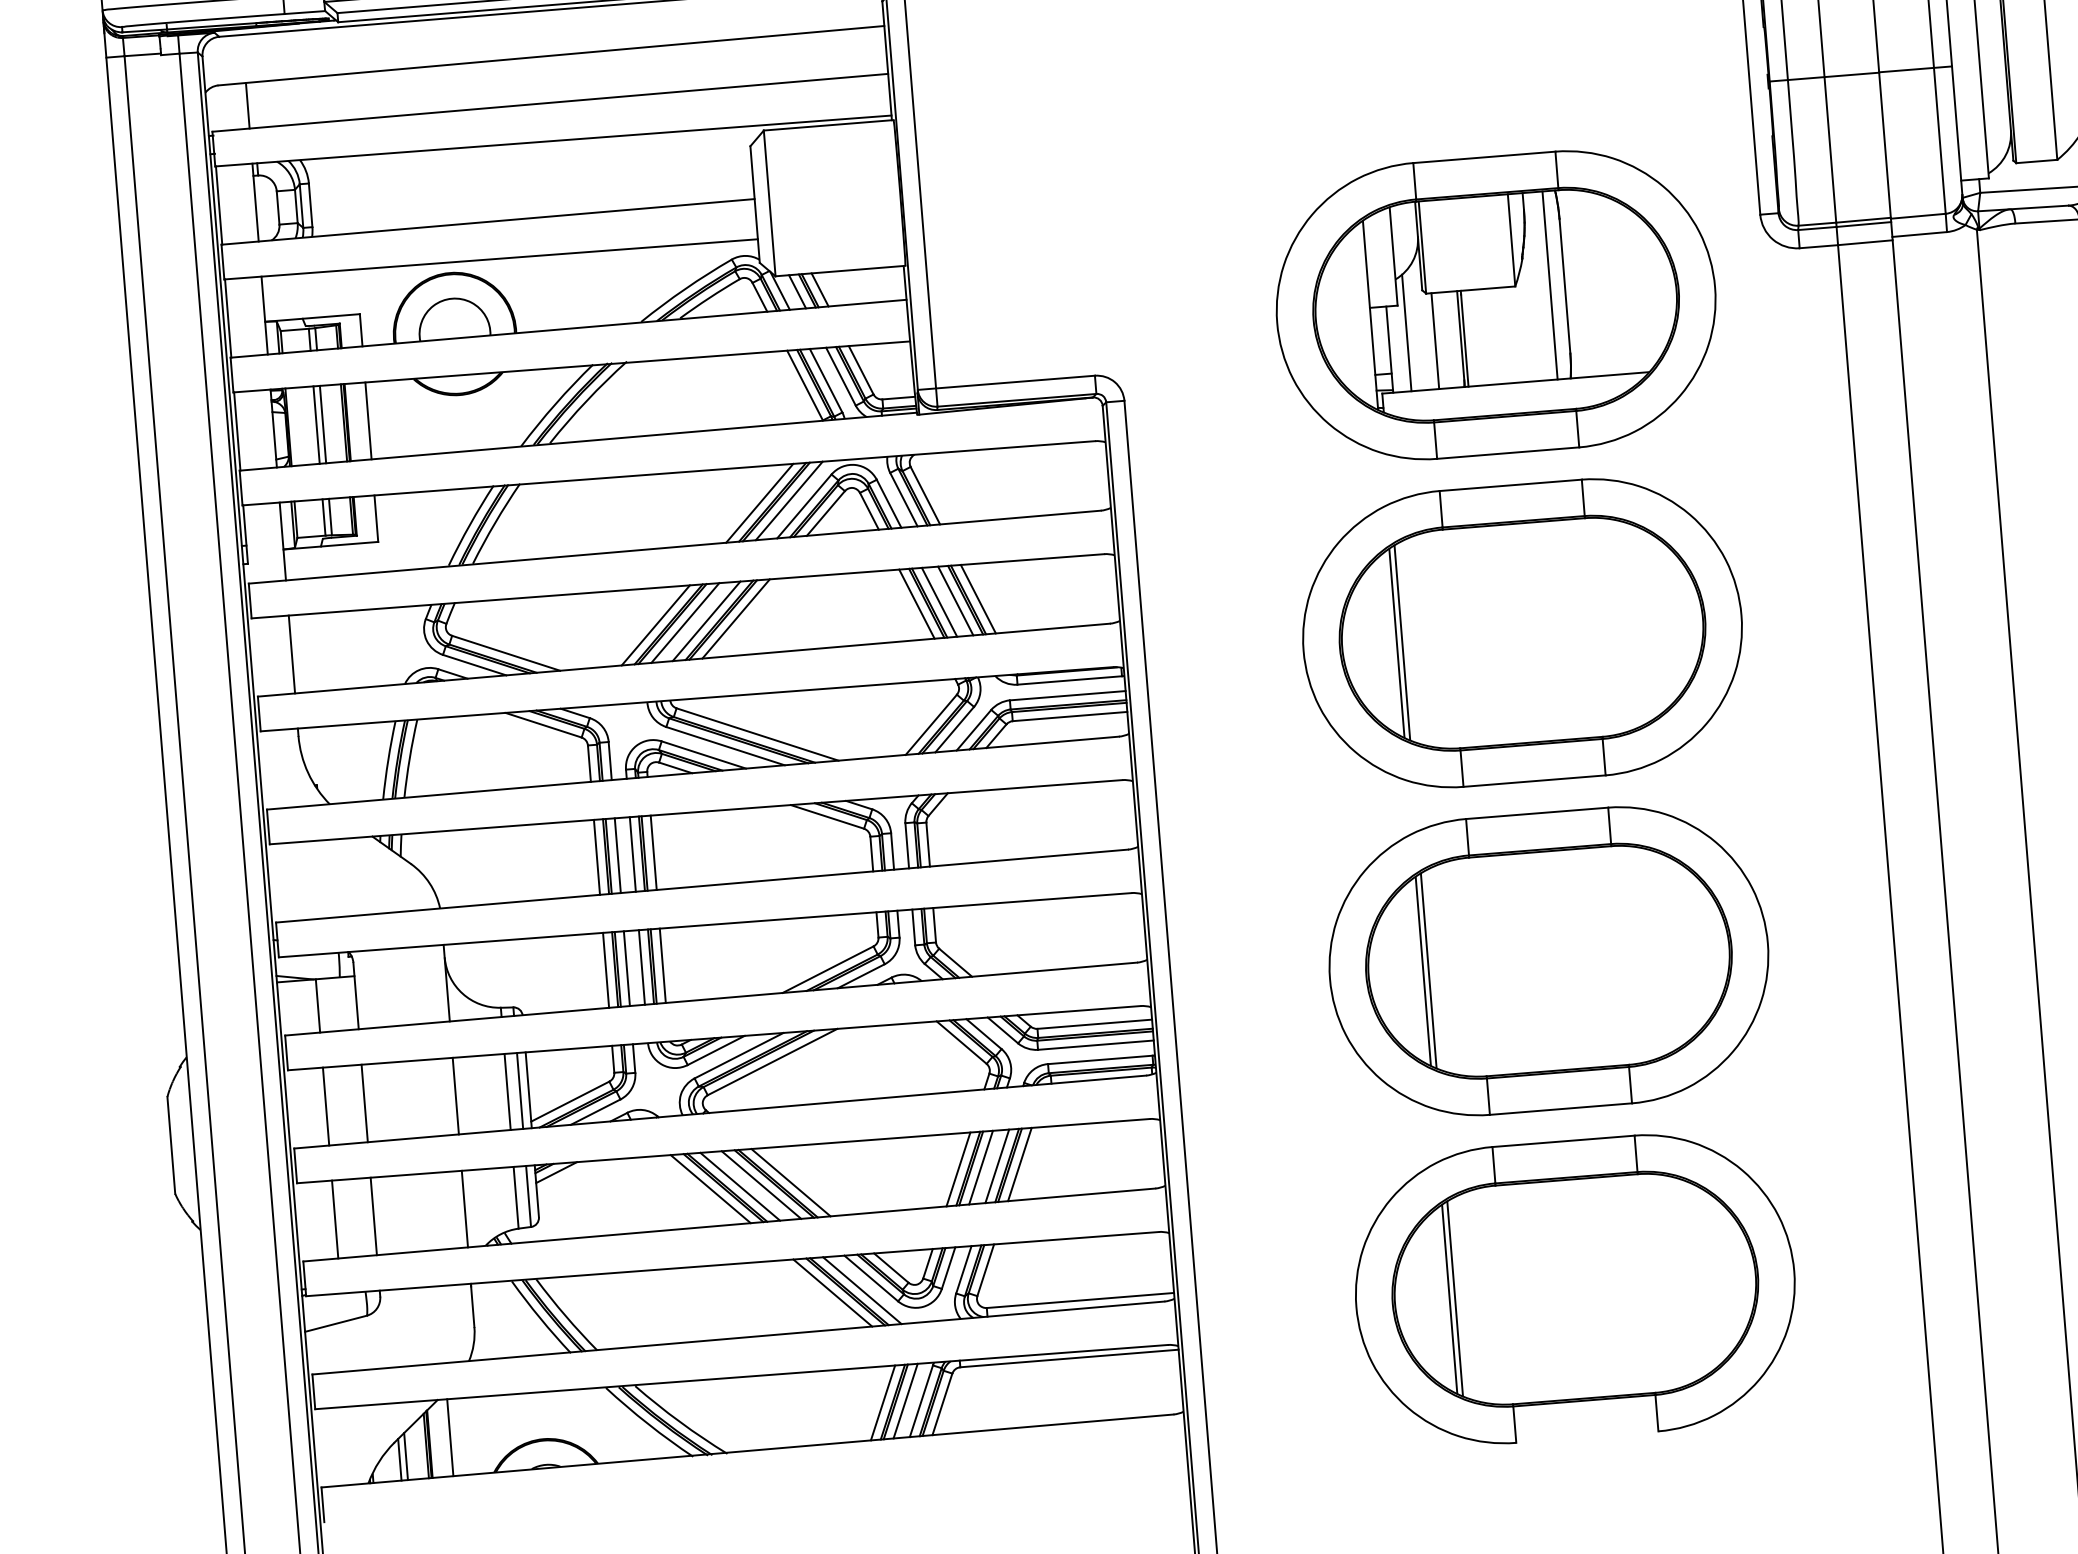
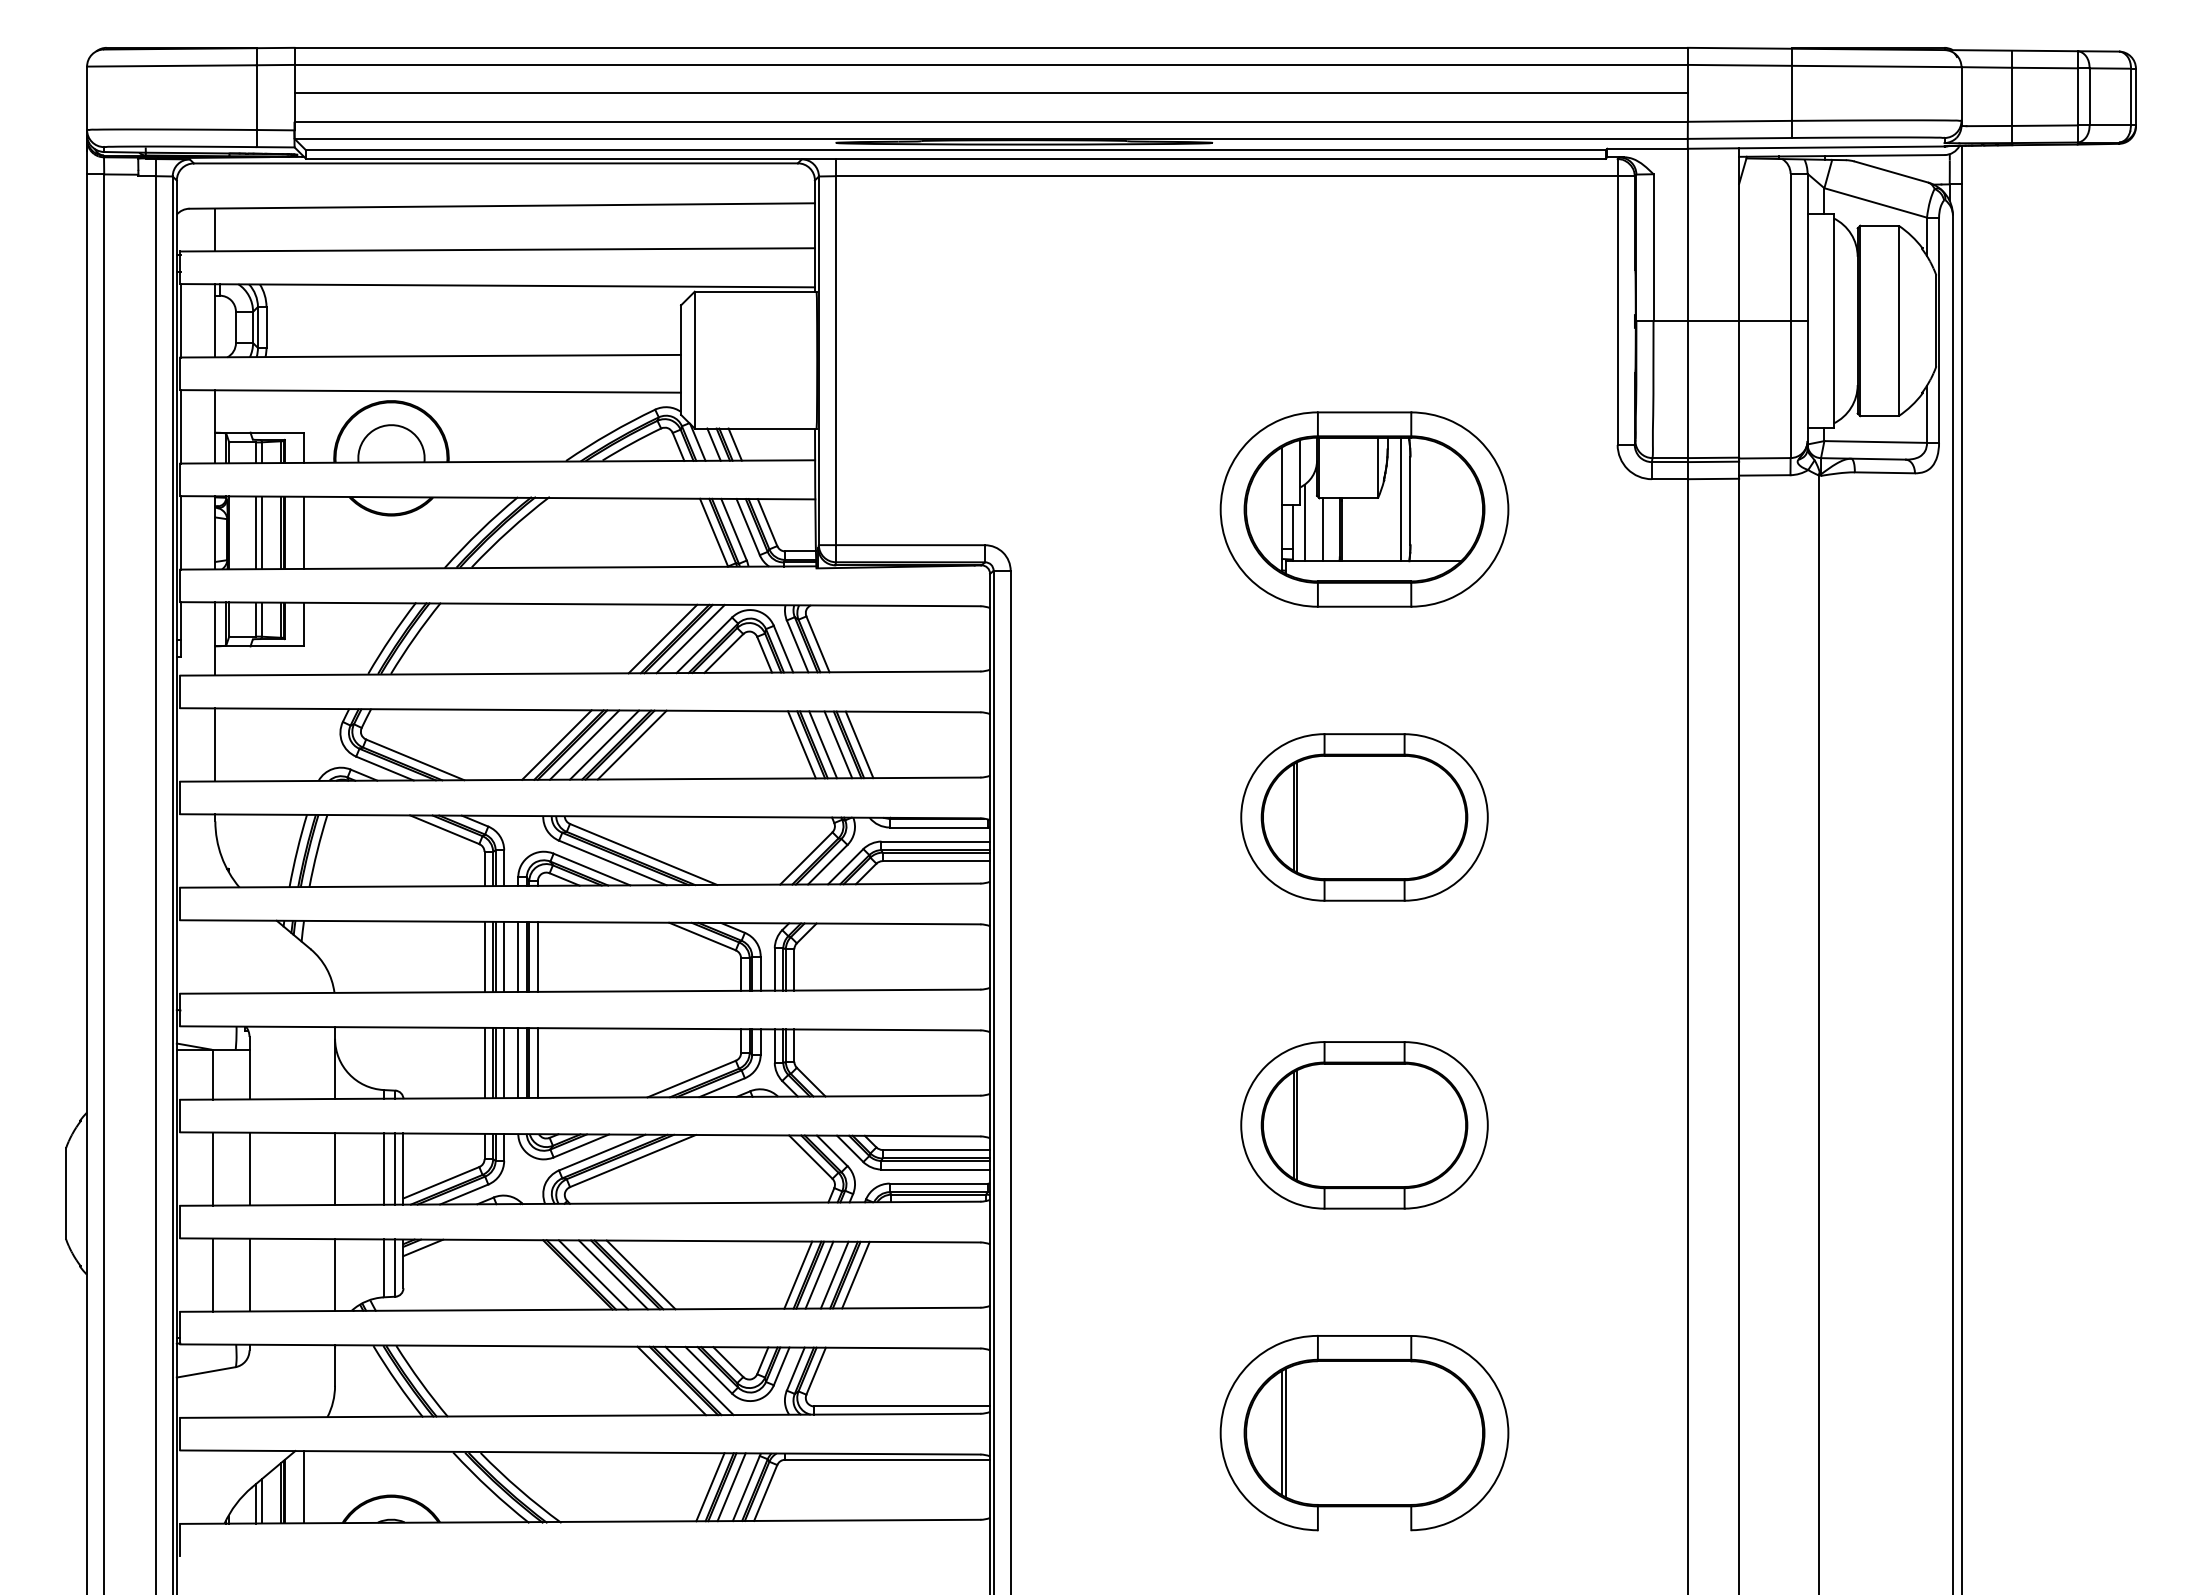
part: (1496, 305) -> (1364, 509), size x0.7
part: (1522, 633) -> (1364, 817), size x0.6
part: (1548, 961) -> (1364, 1125), size x0.6
line: (710, 1188) -> (565, 1274), removed
part: (1575, 1288) -> (1364, 1432), size x0.7

